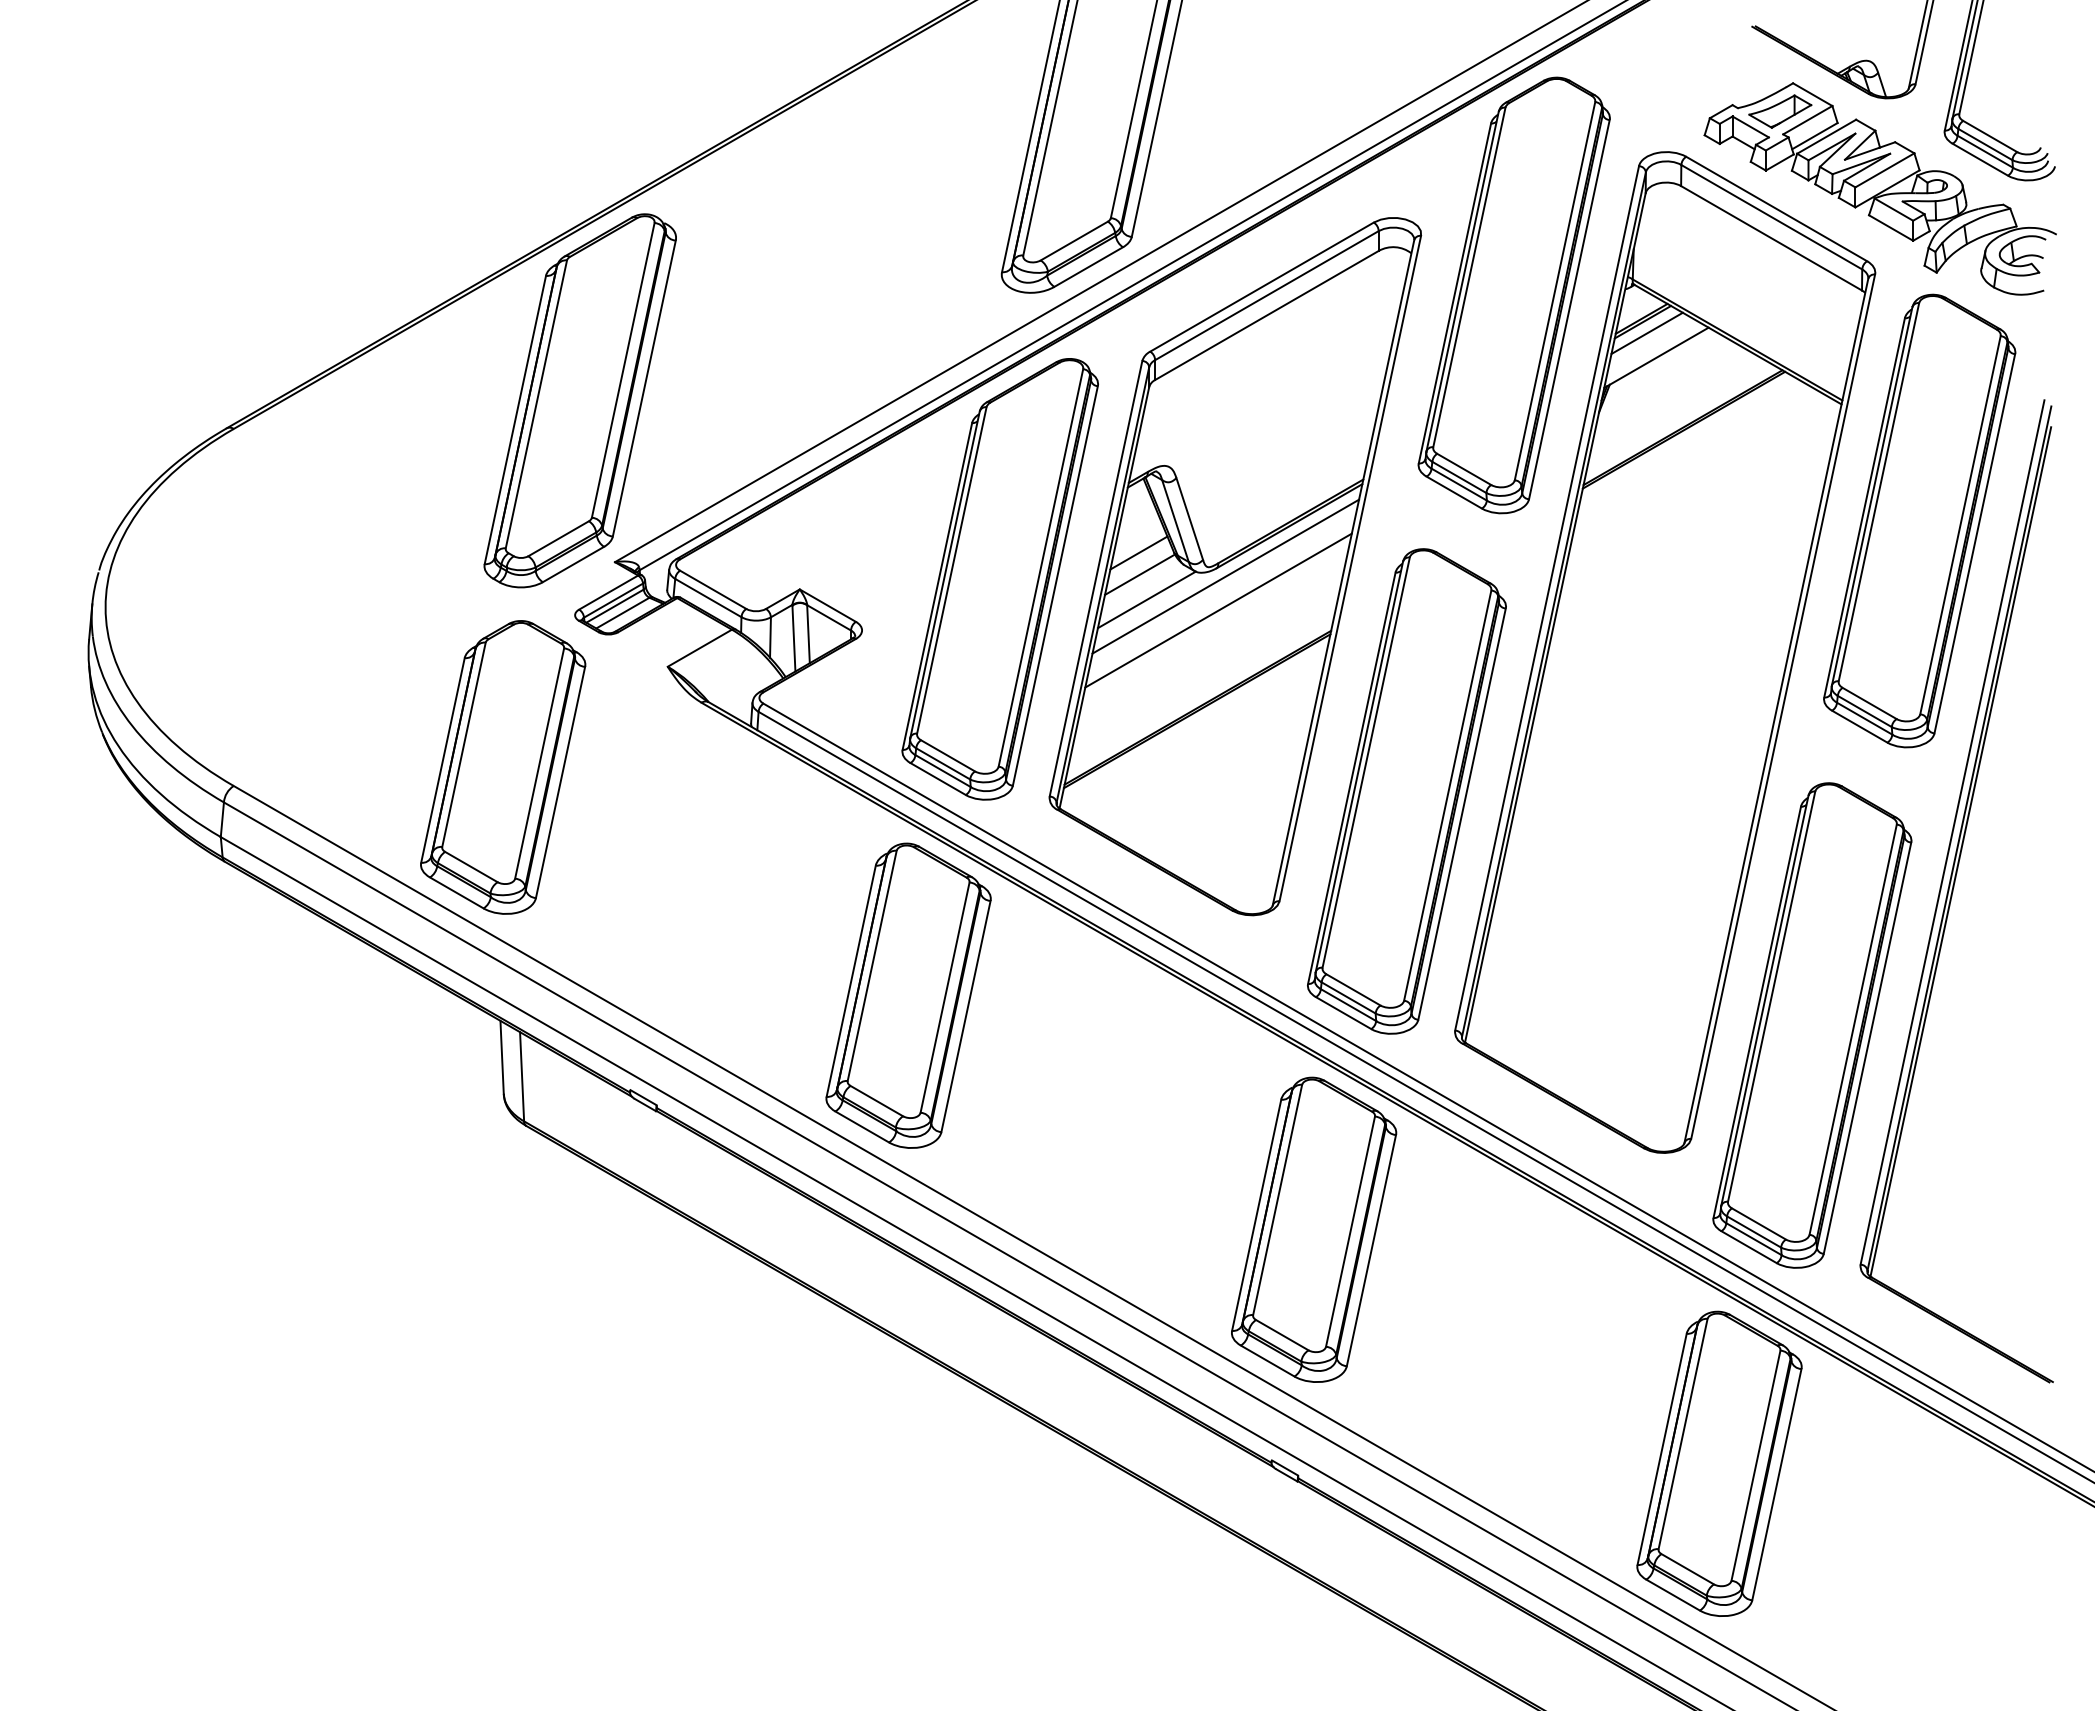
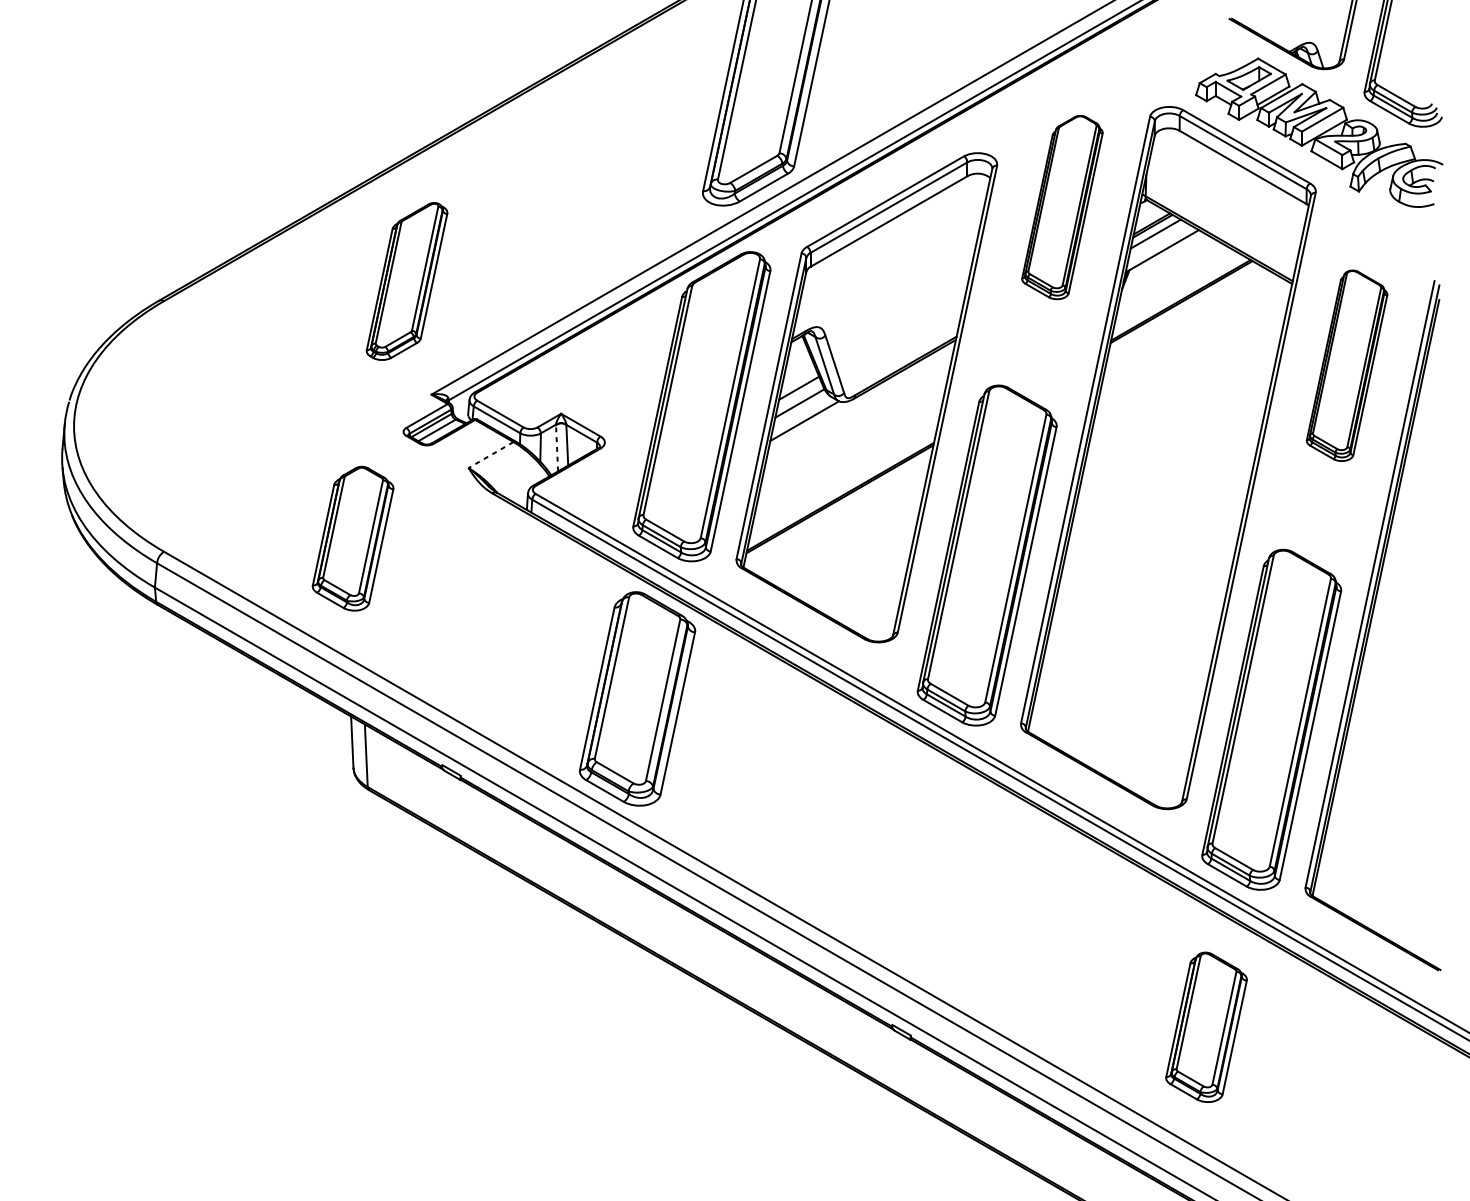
part: (1513, 295) -> (1061, 207), size x0.6
part: (579, 400) -> (406, 281), size x0.6
part: (1919, 520) -> (1346, 365), size x0.6
line: (1225, 576) -> (859, 404), removed
line: (1218, 610) -> (854, 428), removed
line: (793, 638) -> (556, 448), solid -> dashed
line: (699, 648) -> (490, 455), solid -> dashed
part: (503, 767) -> (353, 538), size x0.7
part: (1314, 1229) -> (922, 862), removed
part: (1719, 1463) -> (1206, 1027), size x0.7

